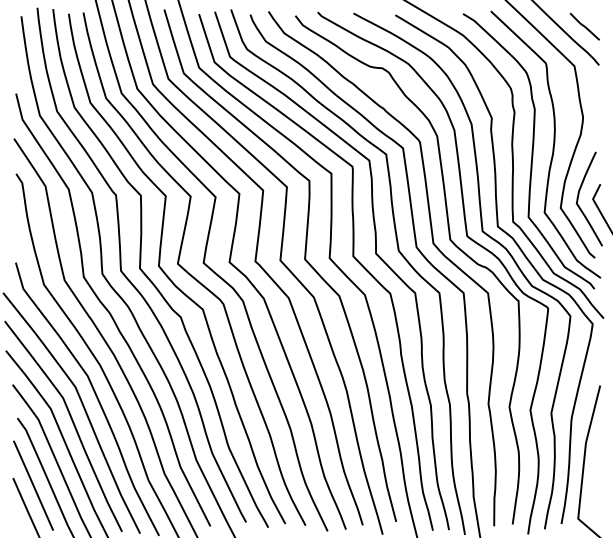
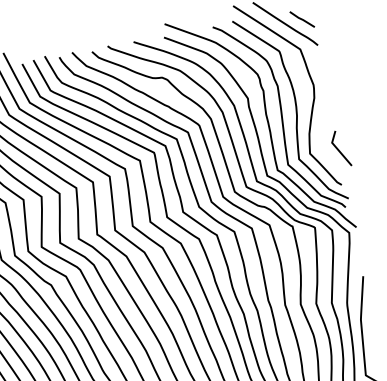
curve: (579, 195) -> (321, 142), removed

